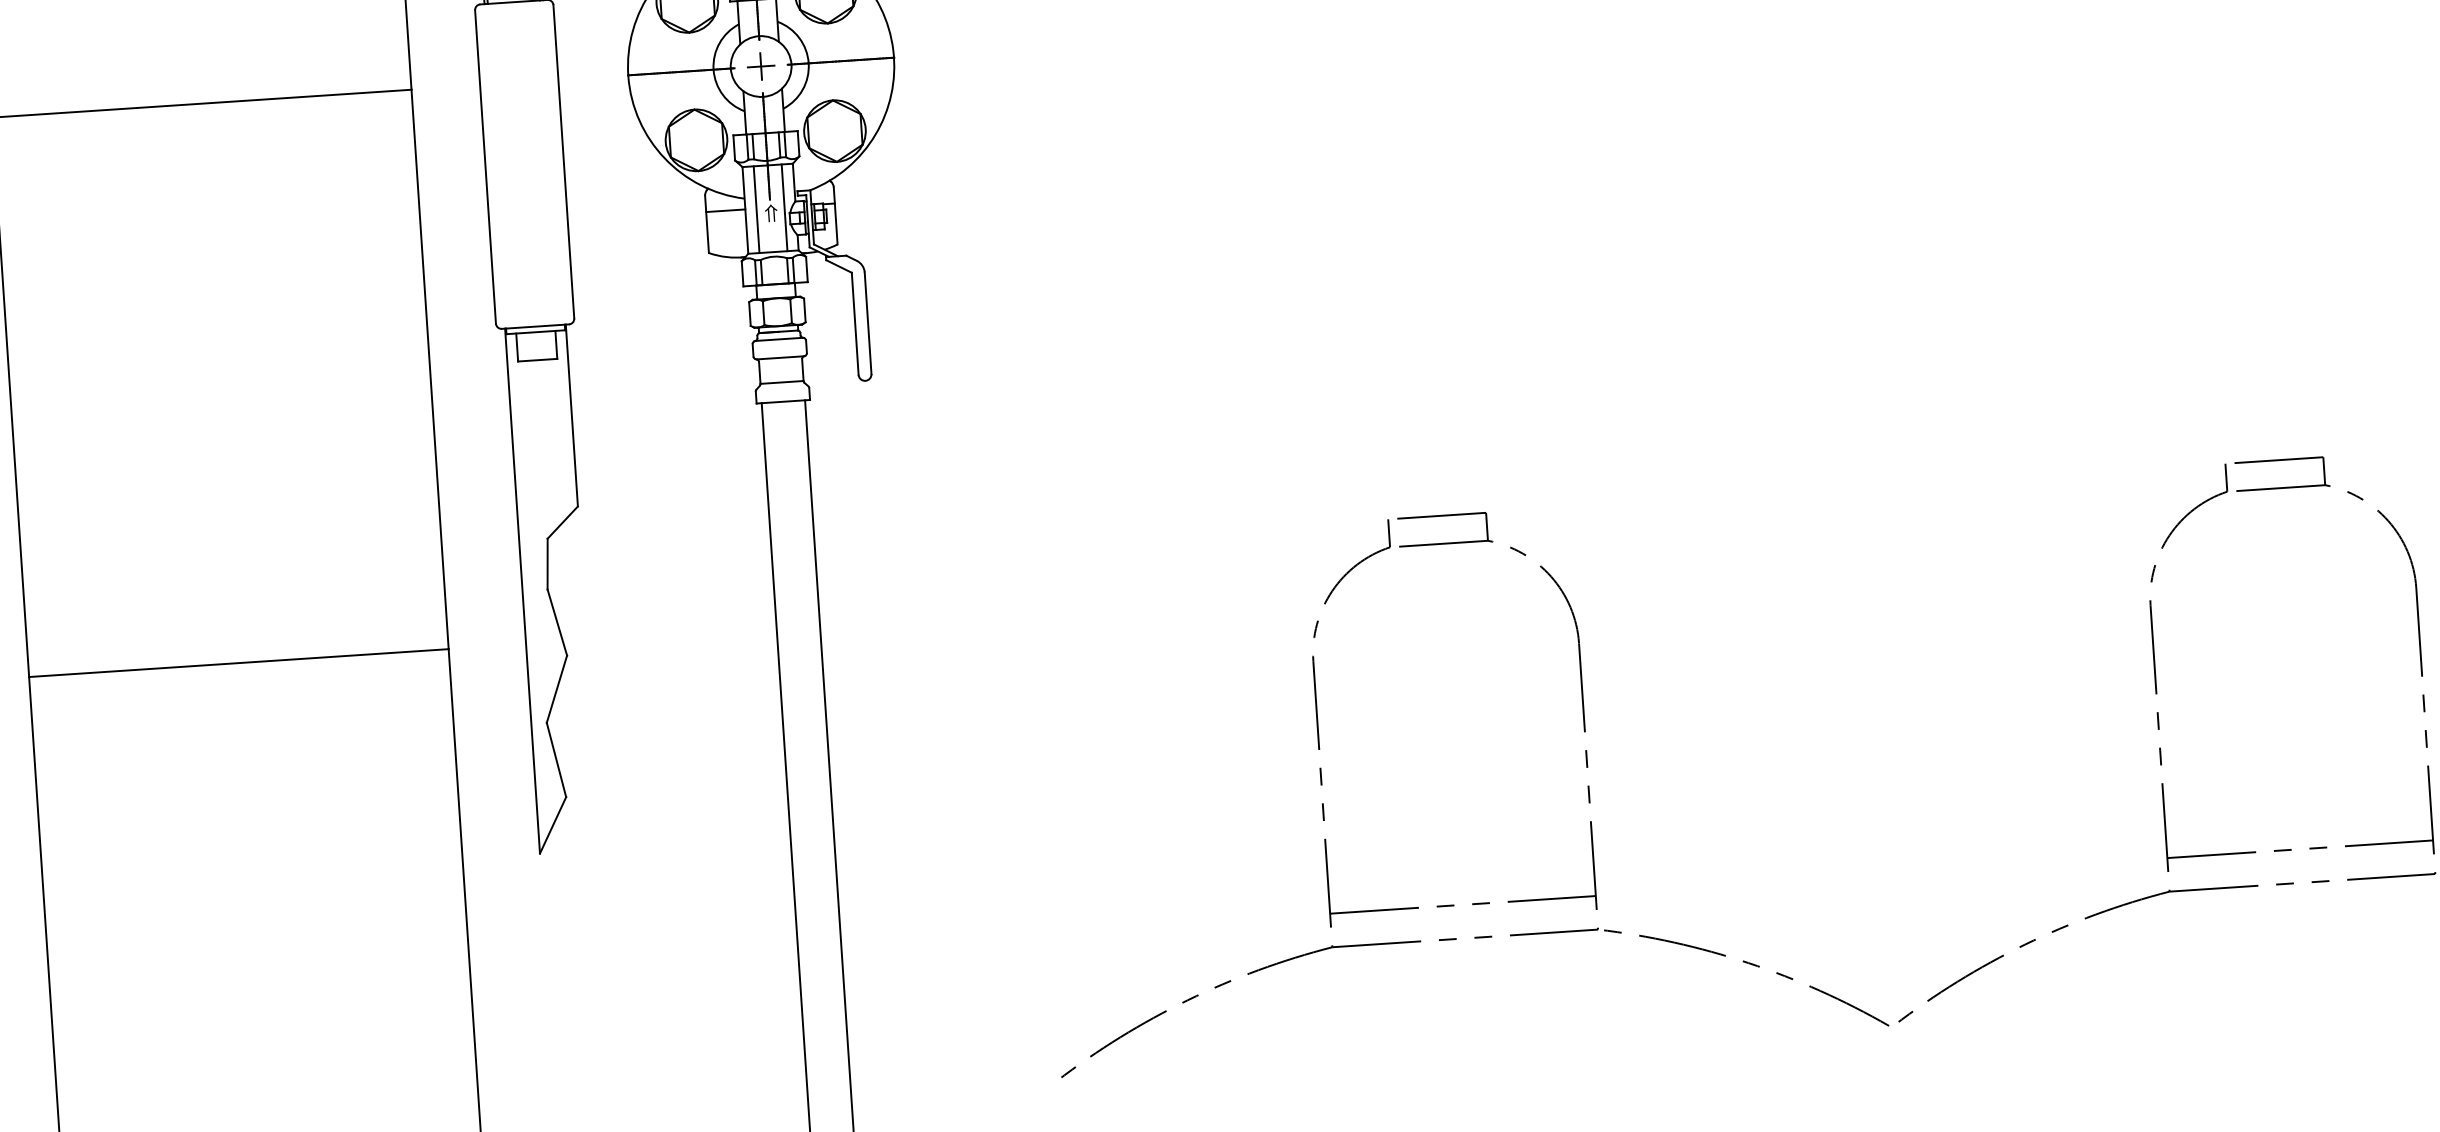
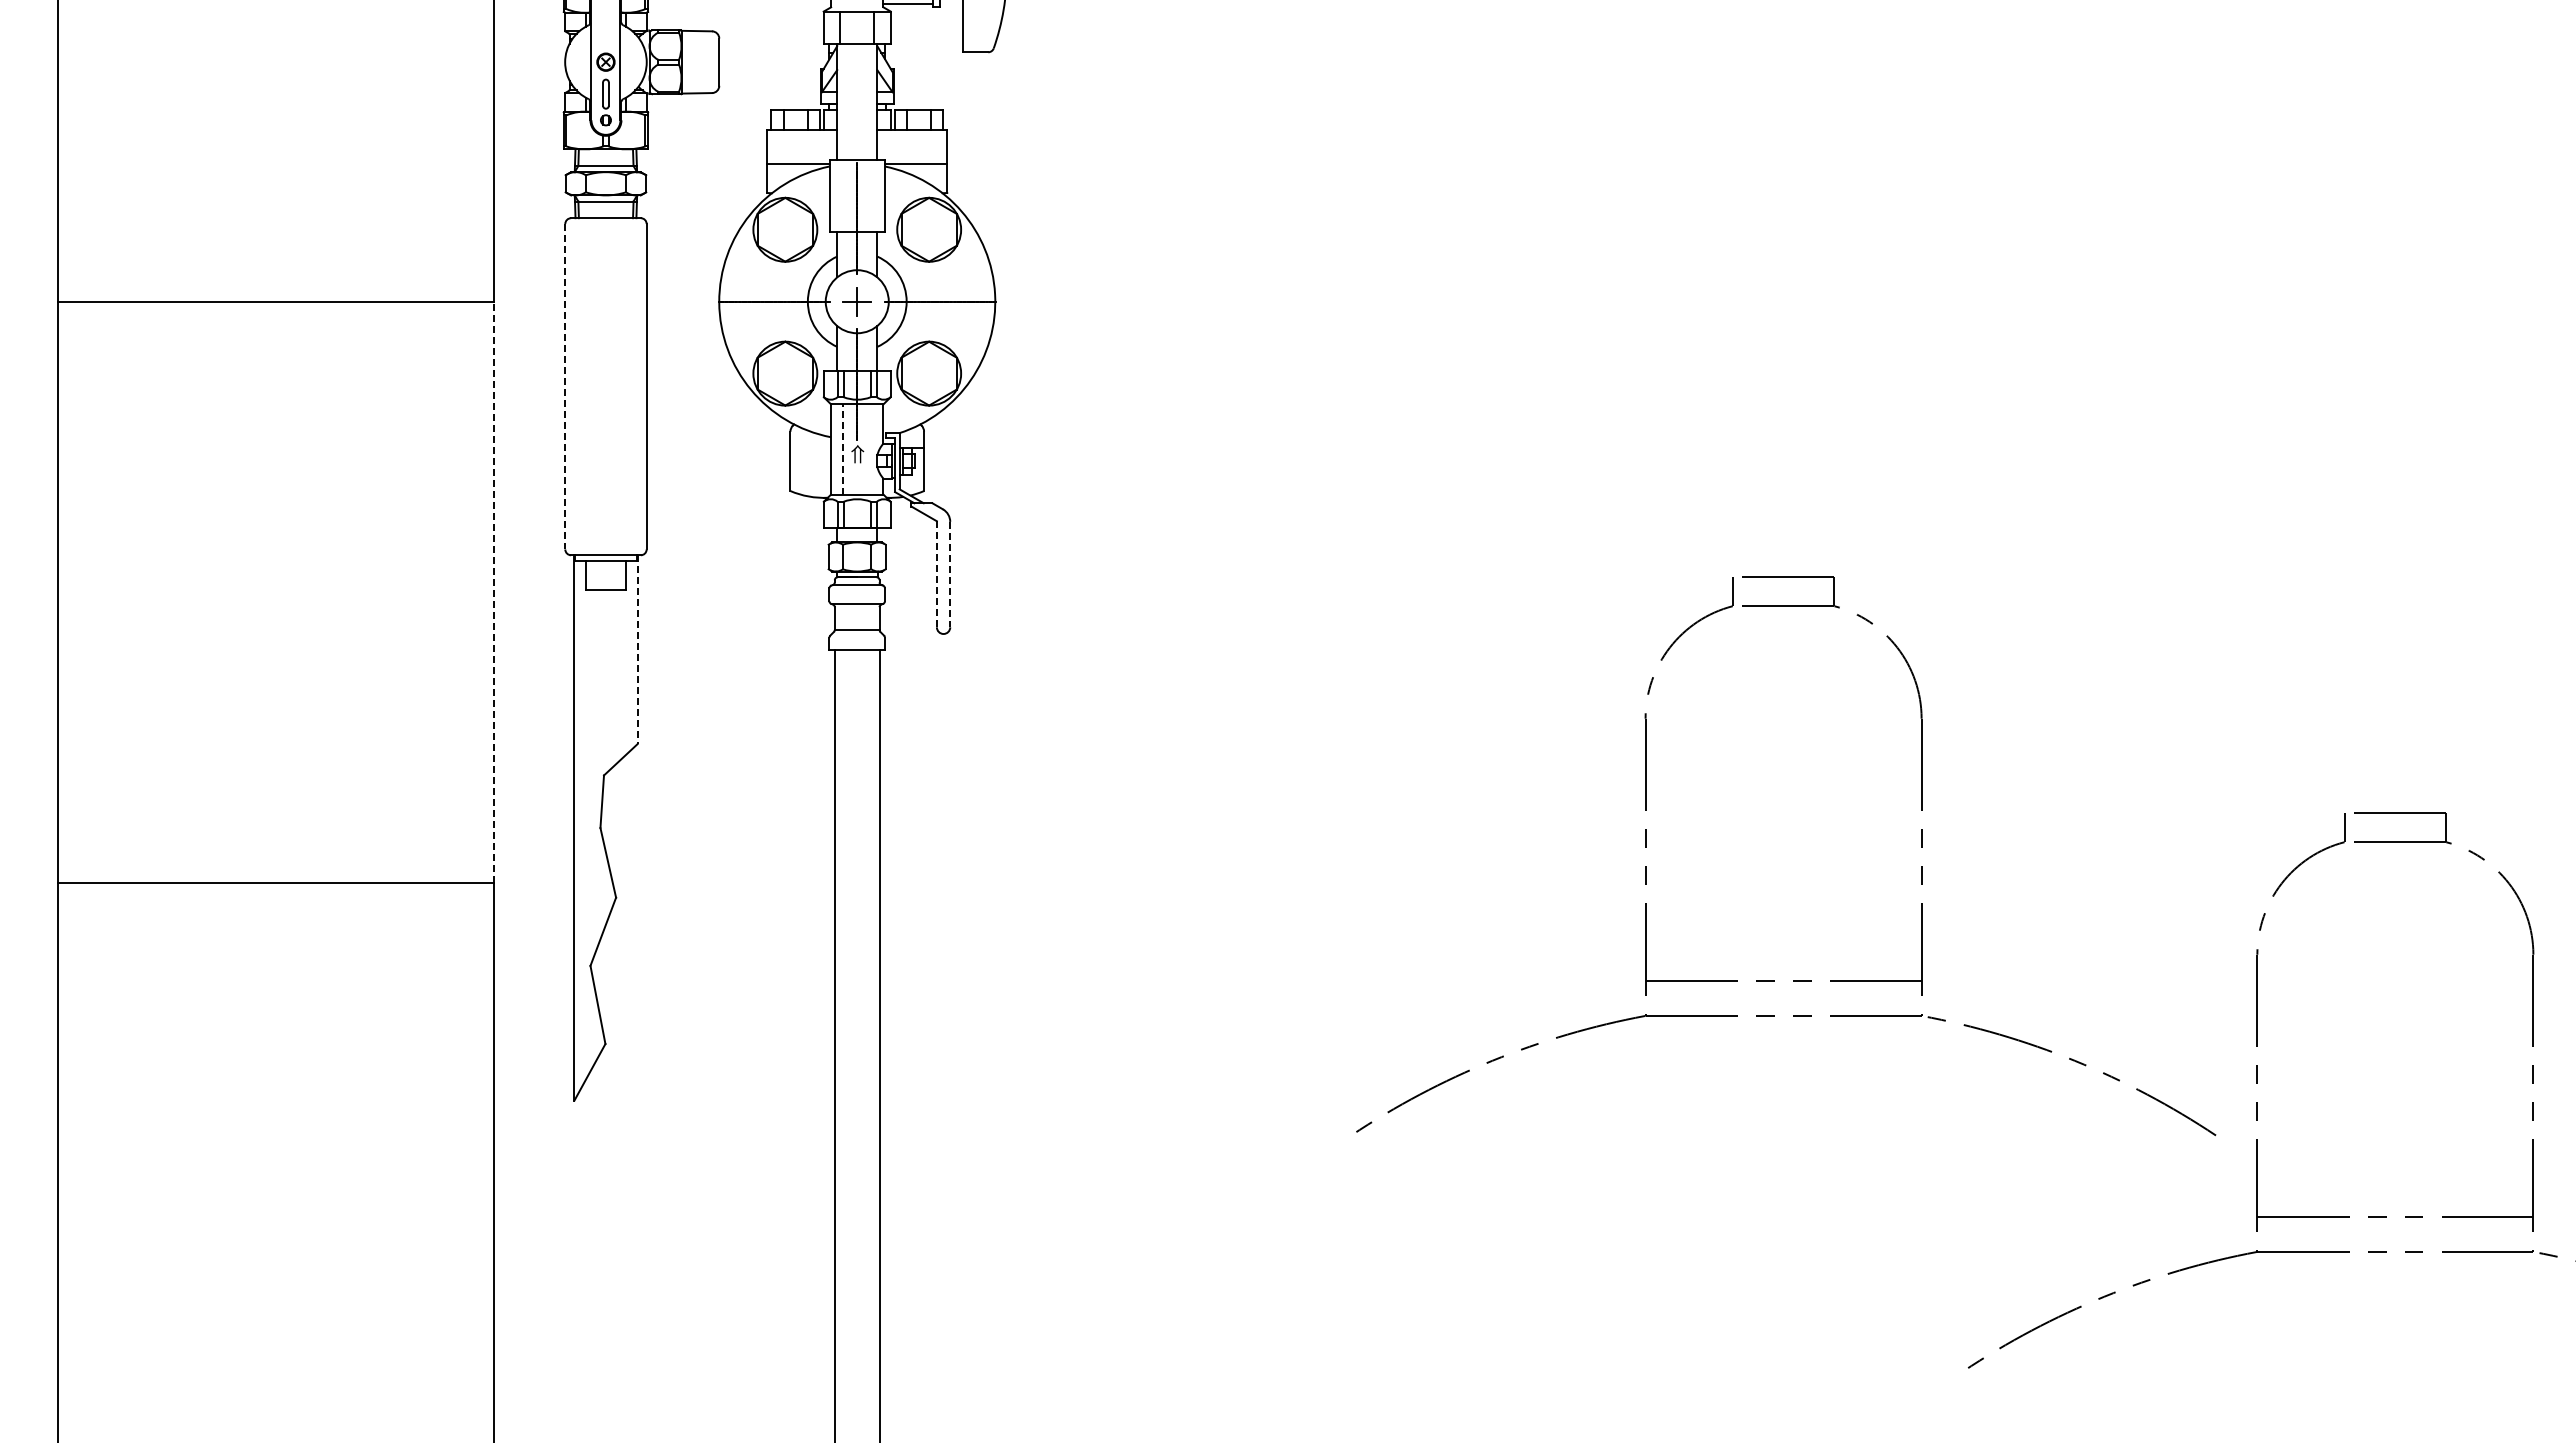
line: (485, 166) -> (565, 386), solid -> dashed
line: (784, 207) -> (871, 449), removed
line: (756, 209) -> (842, 449), solid -> dashed
line: (725, 210) -> (810, 448), removed
line: (868, 323) -> (950, 574), solid -> dashed
line: (854, 324) -> (936, 574), solid -> dashed
line: (430, 369) -> (494, 592), solid -> dashed
line: (571, 416) -> (637, 650), solid -> dashed
part: (1472, 903) -> (1793, 980), moved

